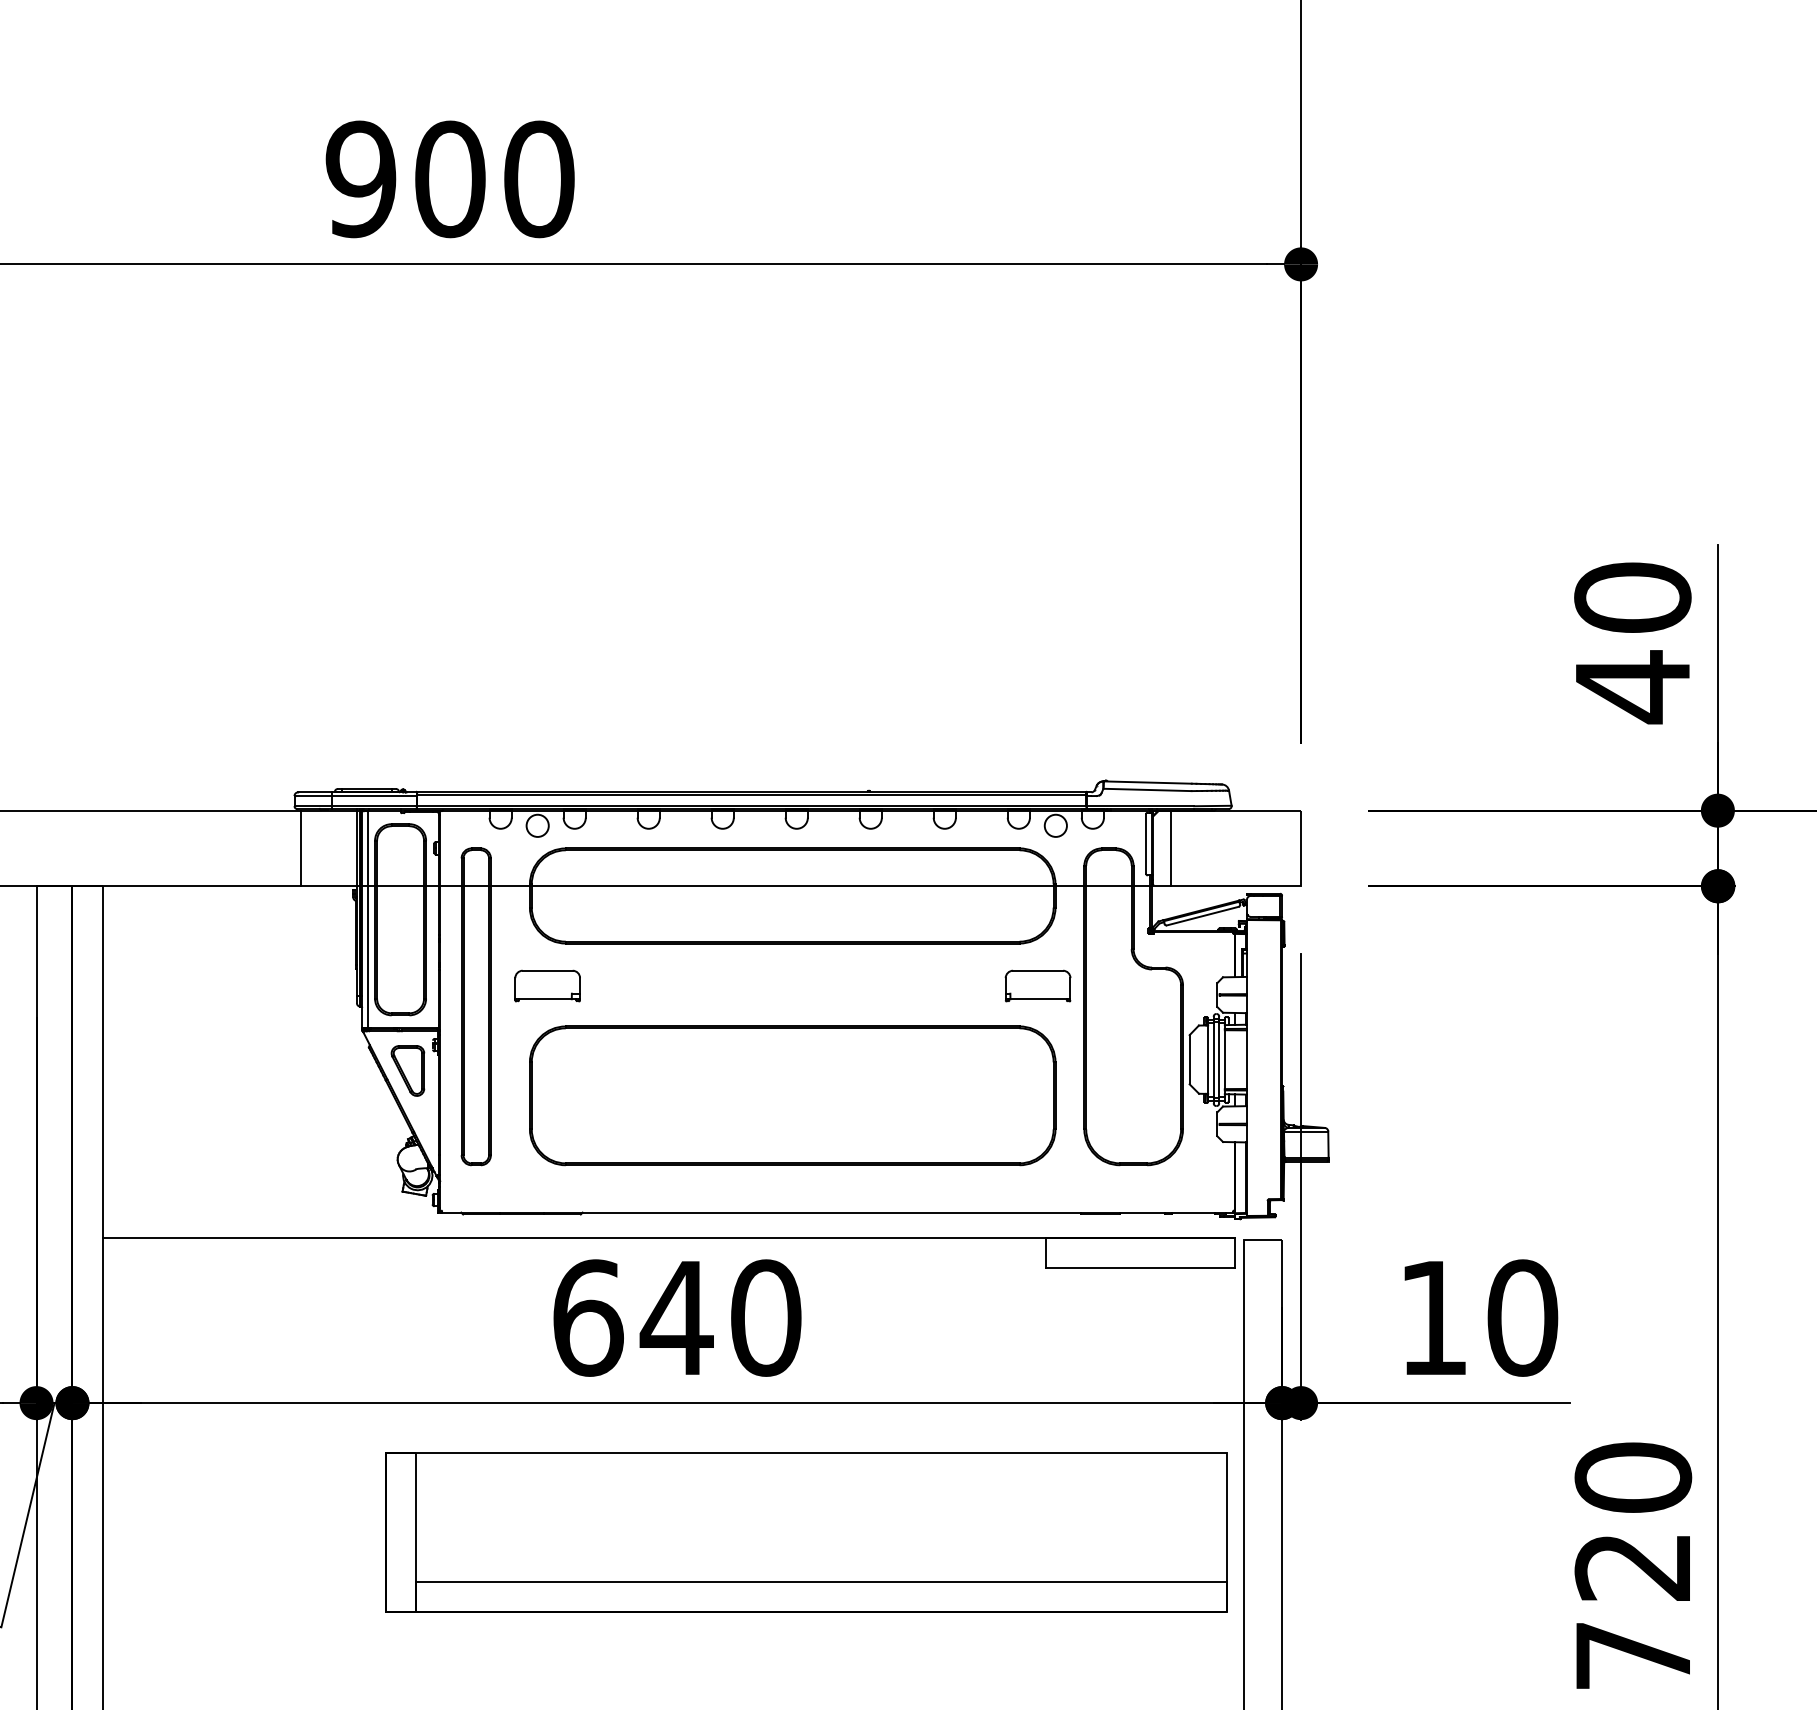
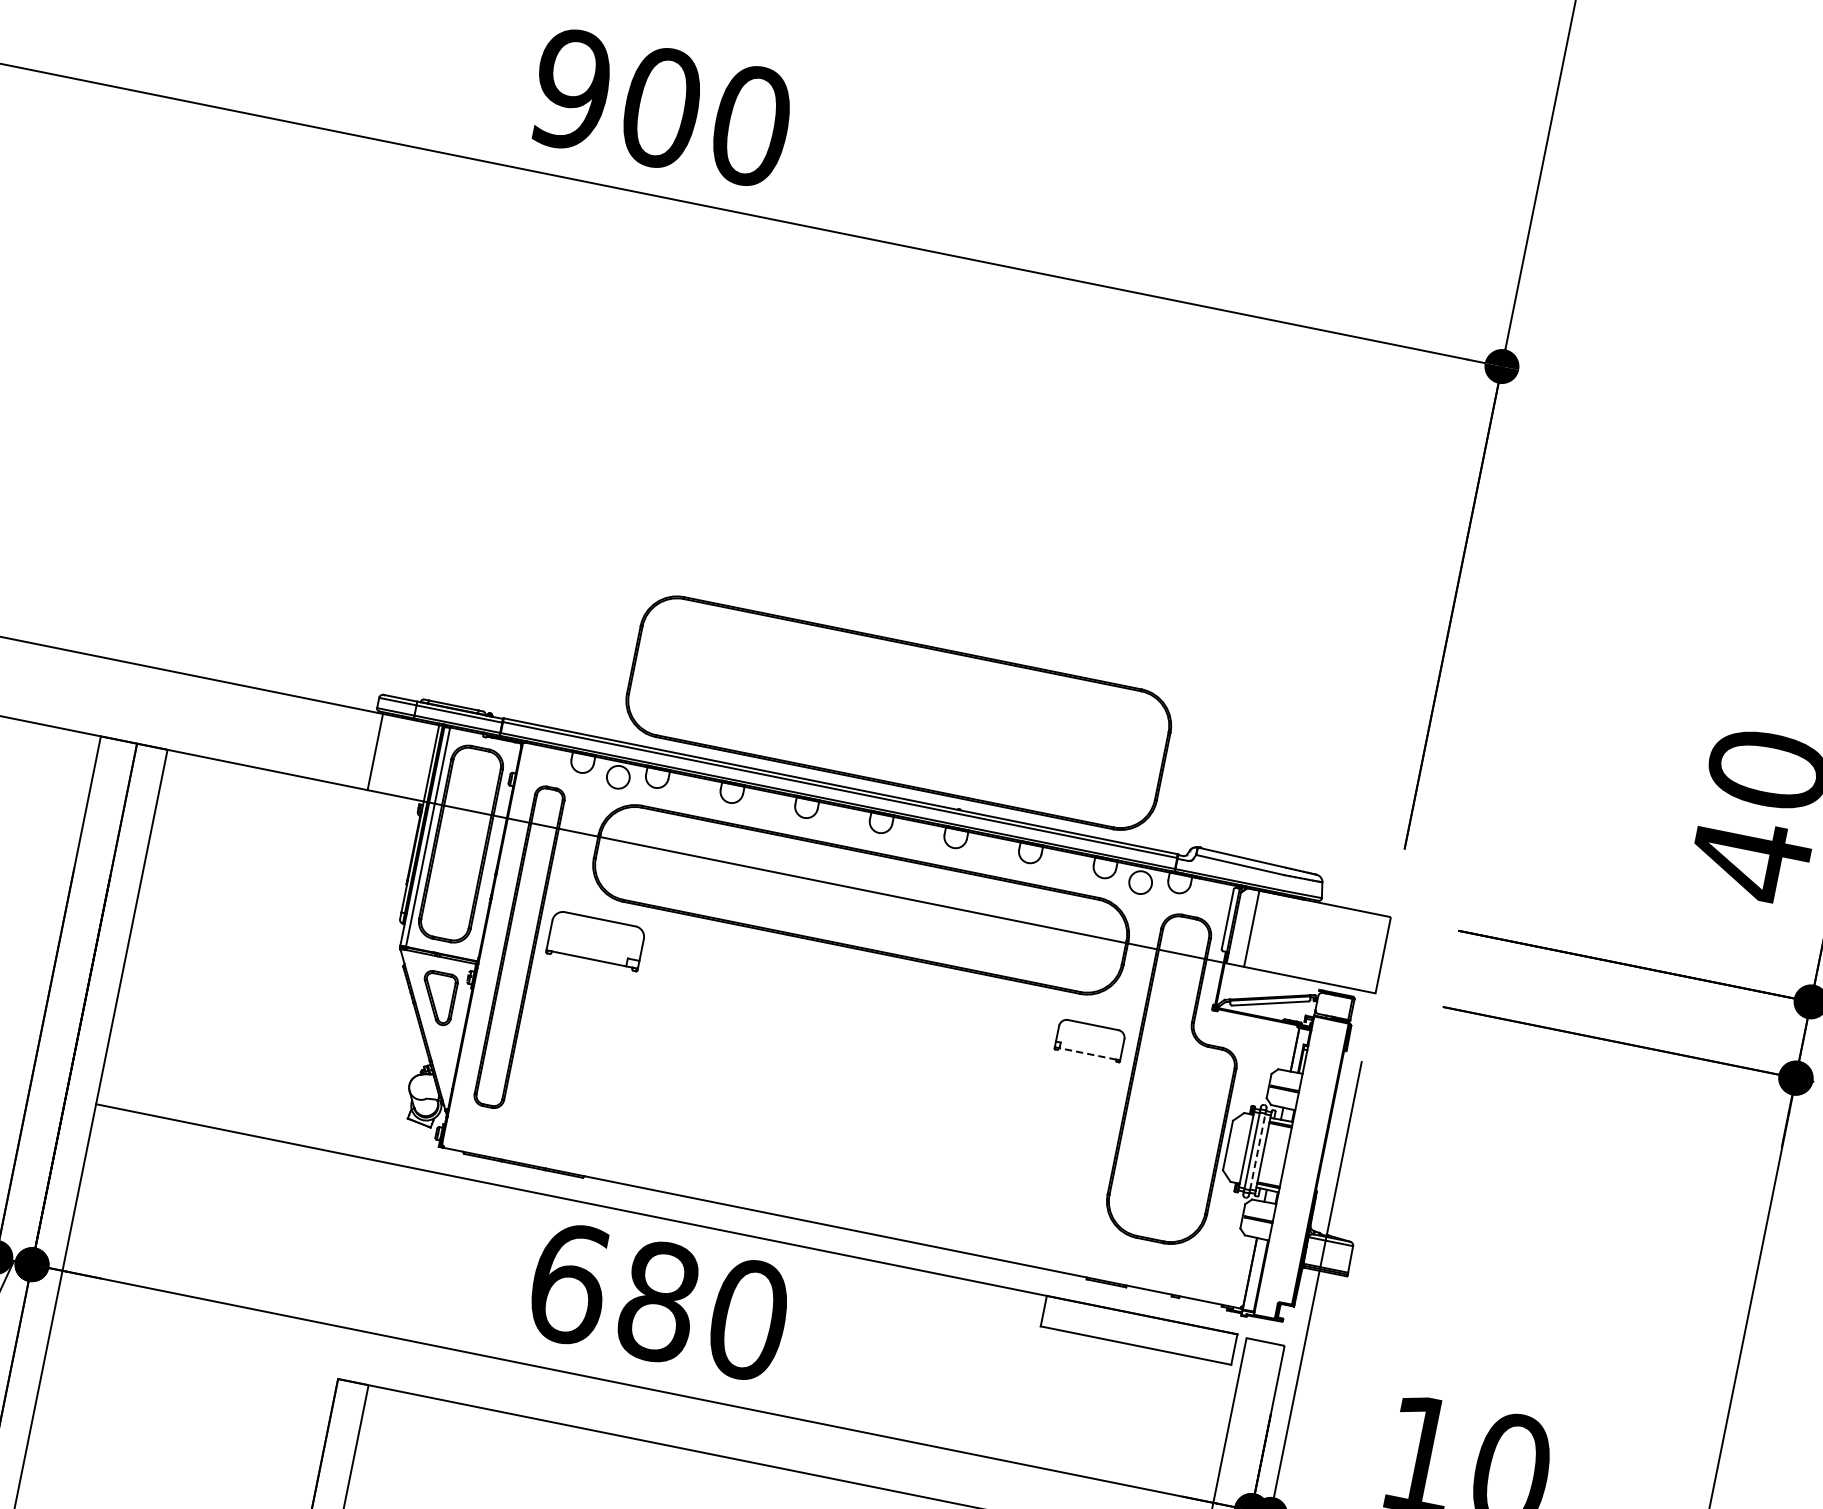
part: (547, 985) -> (595, 940), size x1.4
line: (1038, 999) -> (1087, 1054), solid -> dashed
line: (1219, 1060) -> (1257, 1152), solid -> dashed
part: (792, 1095) -> (898, 712), moved
text: (676, 1317) -> (658, 1301), 640 -> 680

